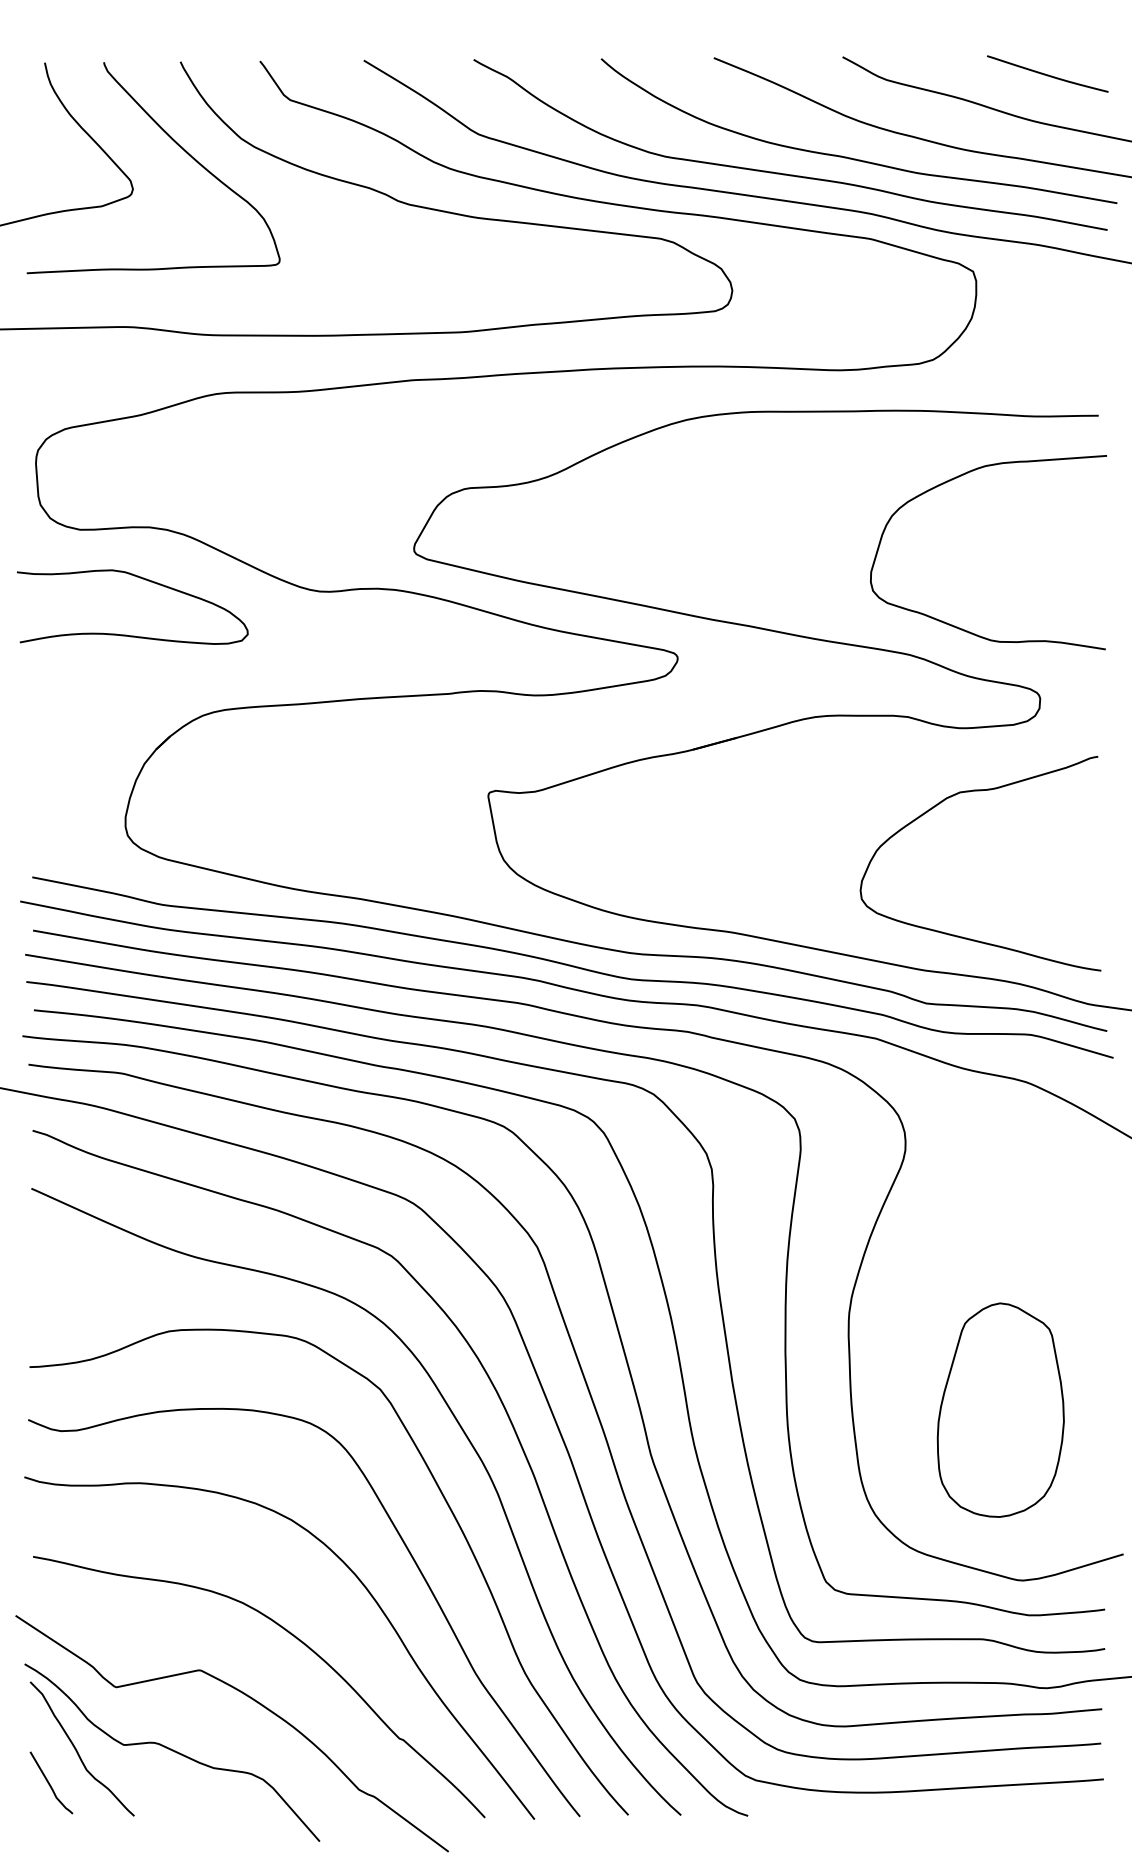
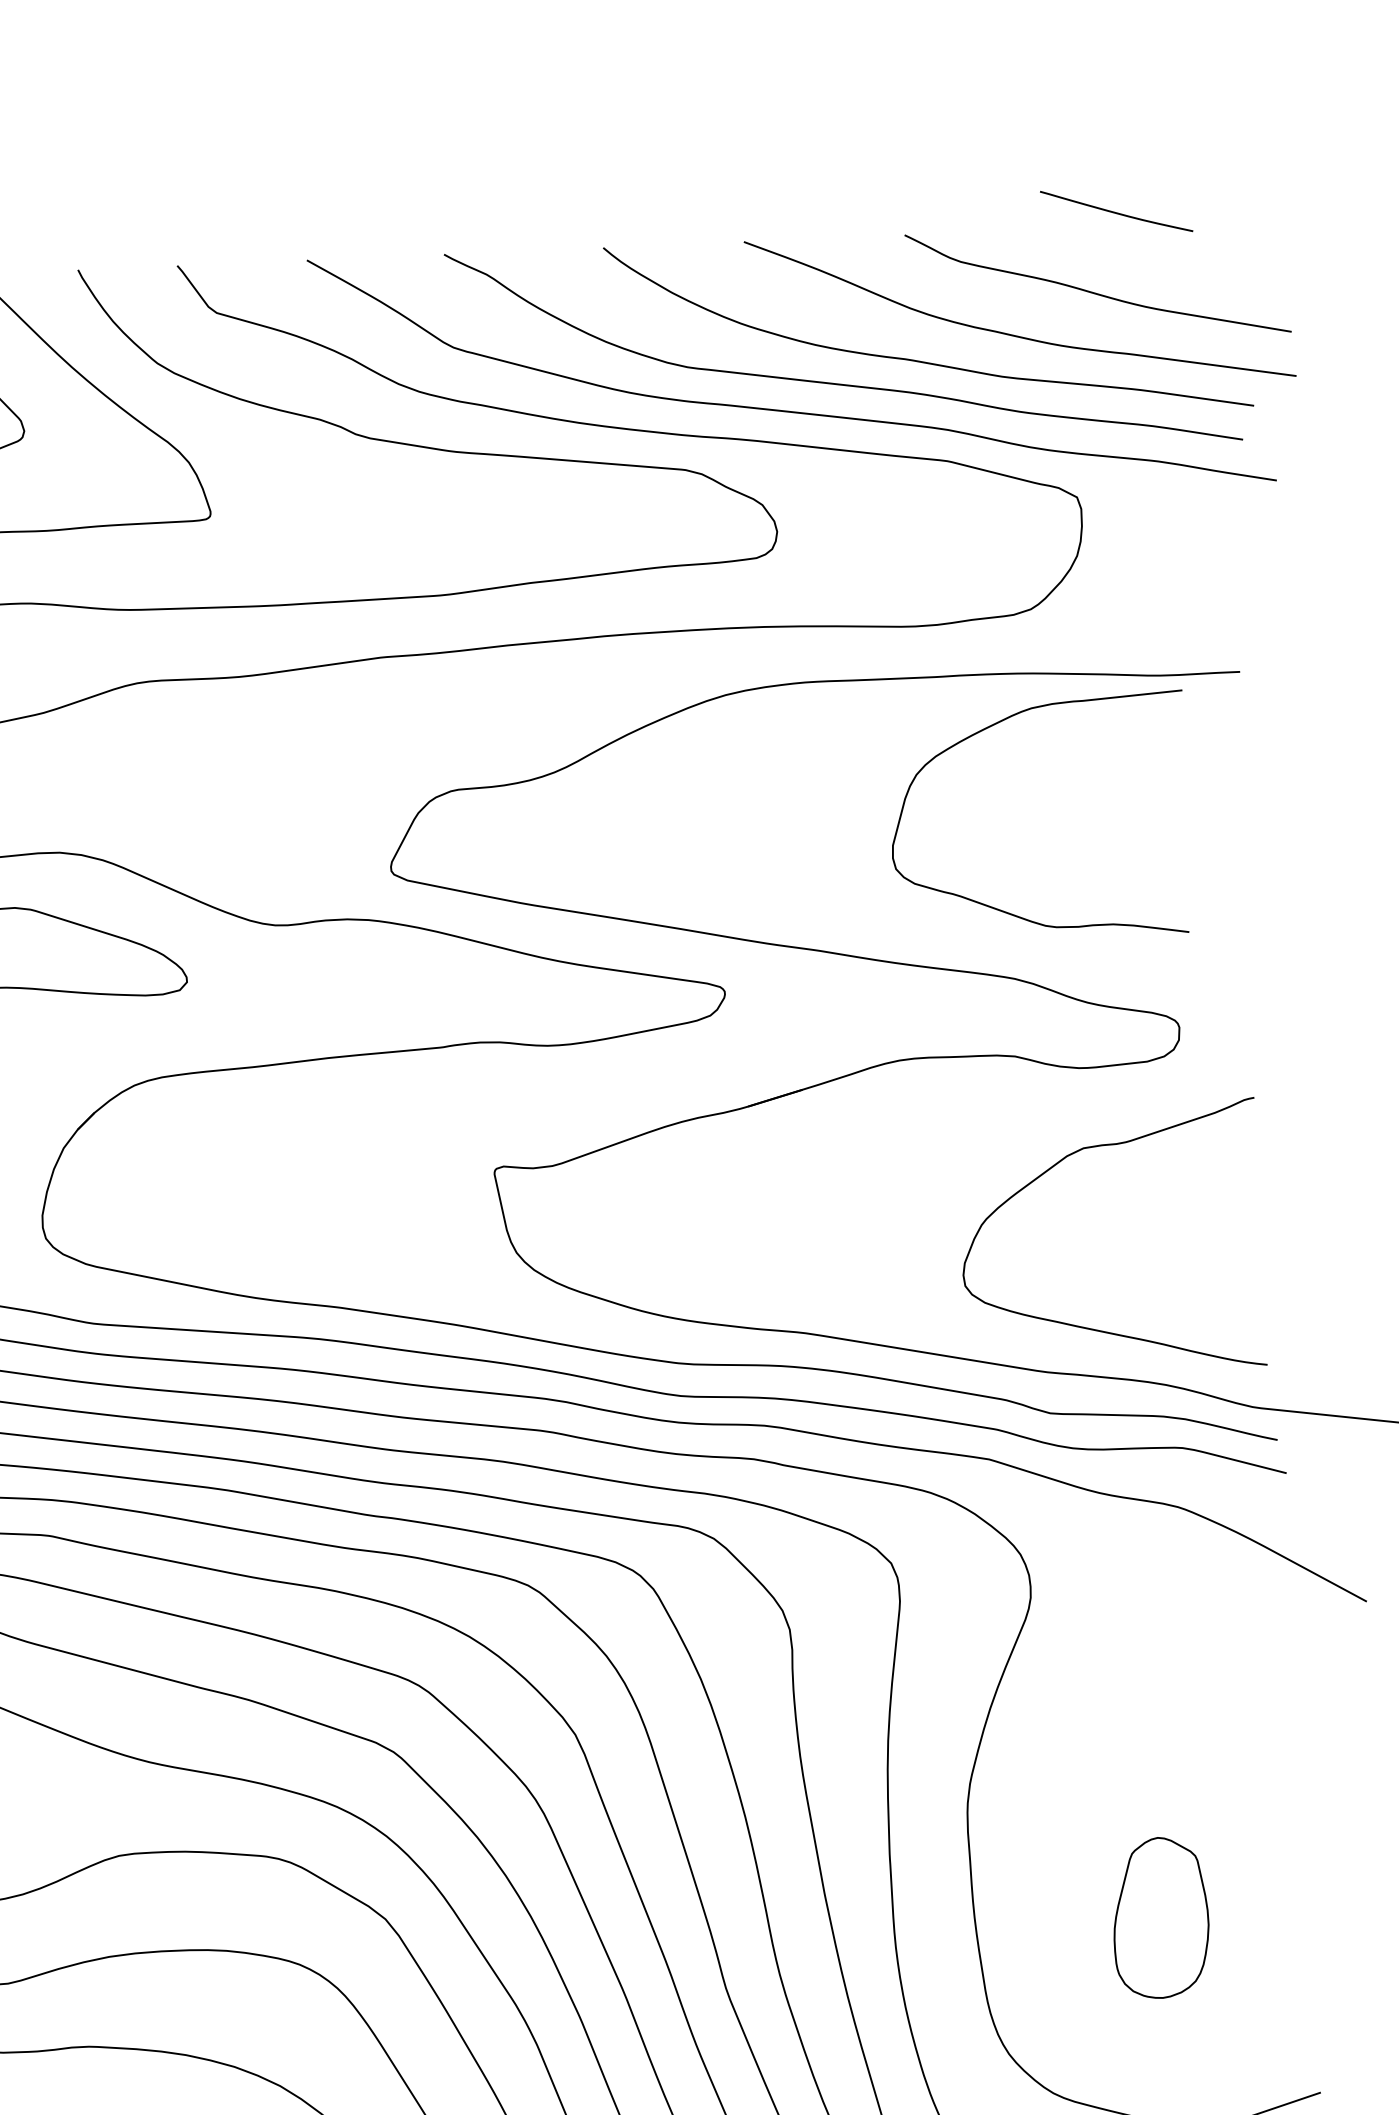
curve: (1047, 74) -> (1116, 212), moved
curve: (957, 626) -> (1003, 909), moved
part: (1000, 1409) -> (1160, 1917), size x0.6

